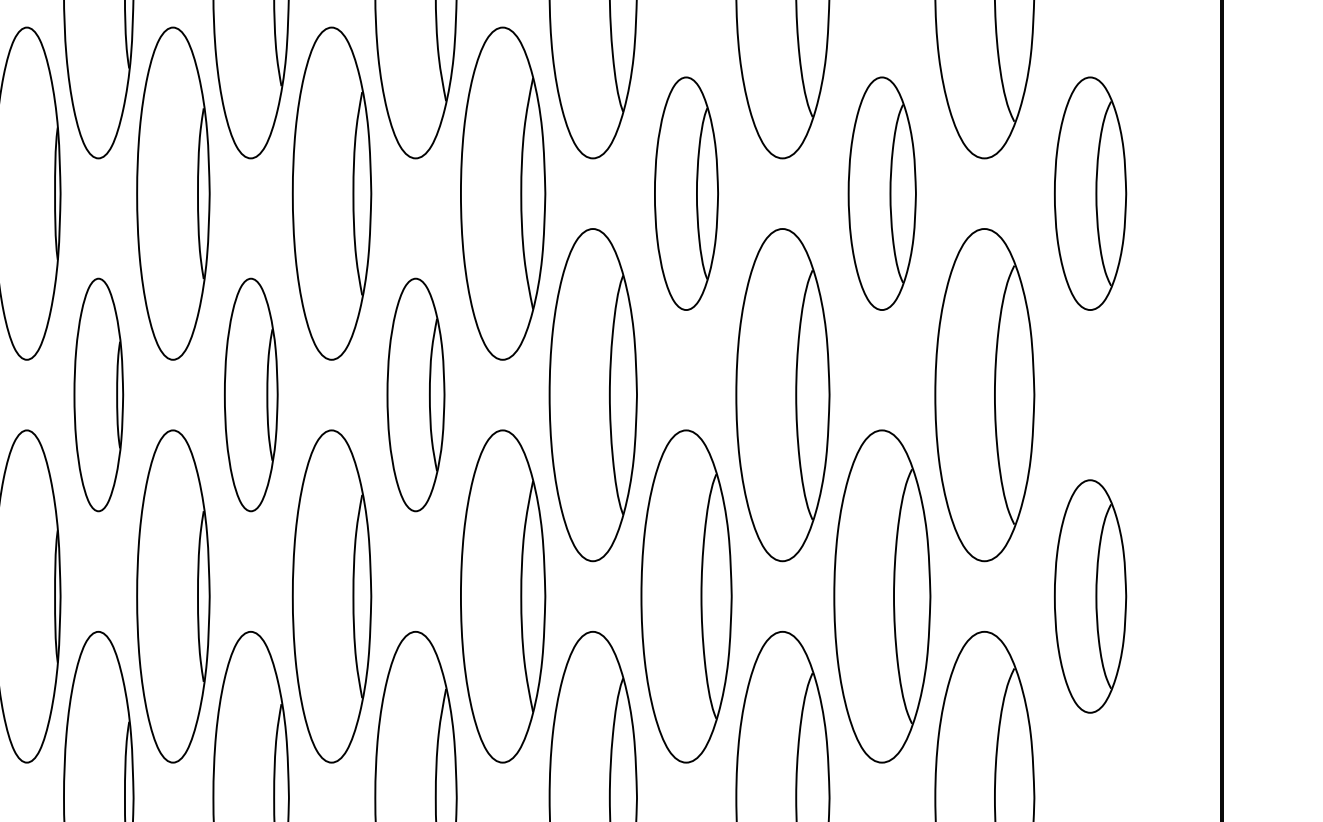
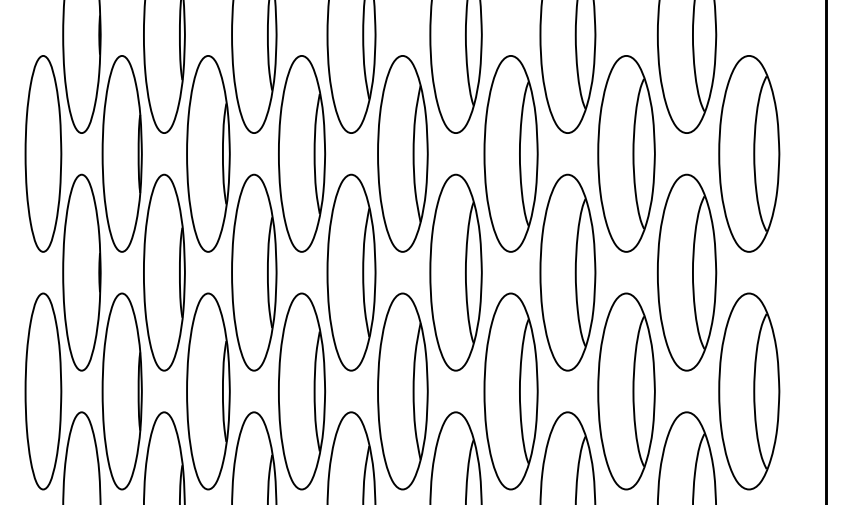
part: (685, 192) -> (510, 153), size x1.43
part: (882, 192) -> (626, 153), size x1.43
part: (1090, 192) -> (749, 153), size x1.43
part: (98, 394) -> (164, 272), size x1.43
part: (251, 394) -> (254, 272), size x1.43
part: (415, 394) -> (351, 272), size x1.43
part: (1090, 596) -> (749, 391), size x1.43

